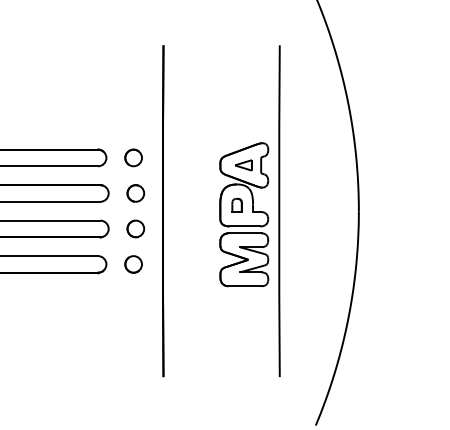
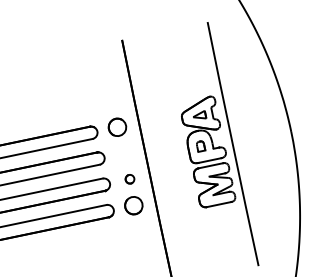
part: (133, 157) -> (117, 127), size x1.4
part: (135, 193) -> (124, 153), removed
part: (135, 228) -> (129, 178), size x0.7
part: (133, 264) -> (133, 205), size x1.4

